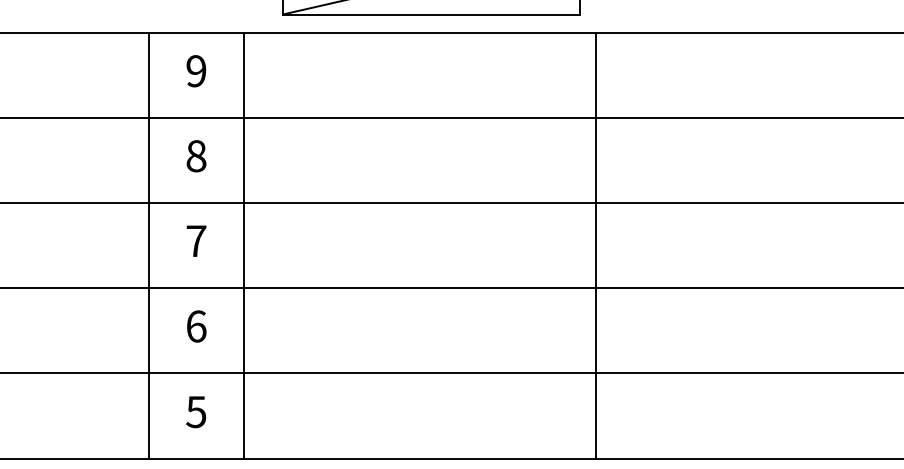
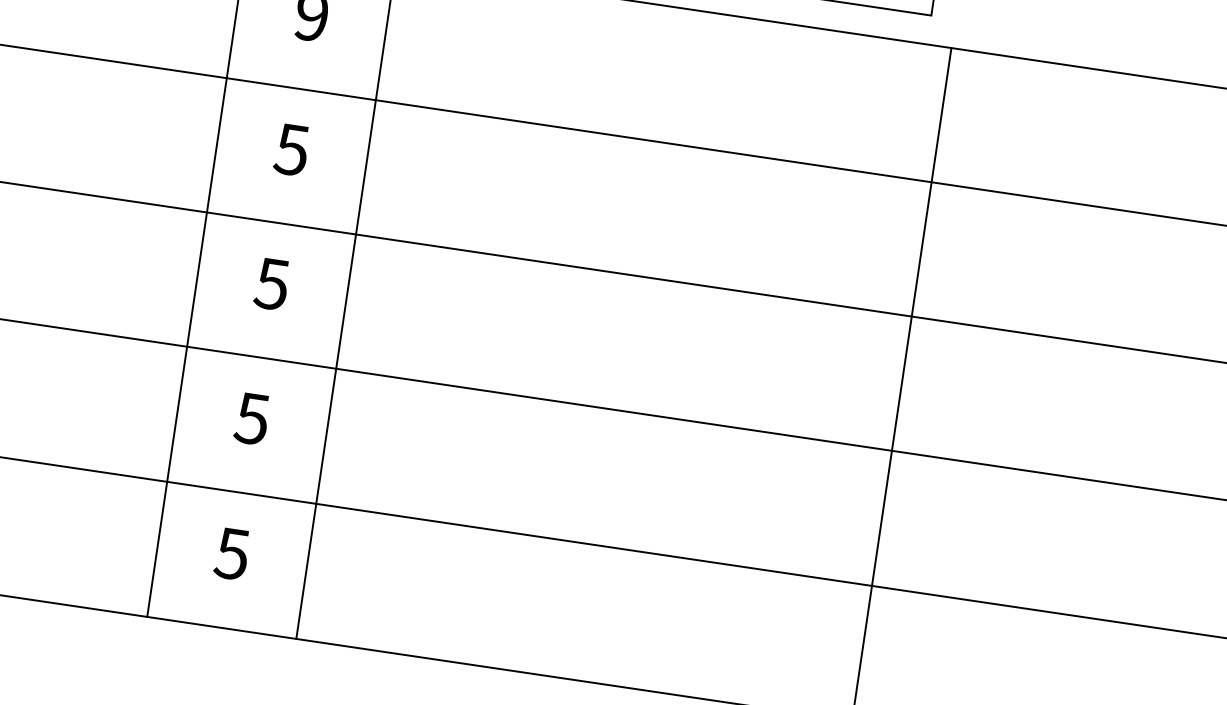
text: (196, 156) -> (292, 150), 8 -> 5
text: (196, 241) -> (272, 284), 7 -> 5
text: (196, 326) -> (252, 418), 6 -> 5

